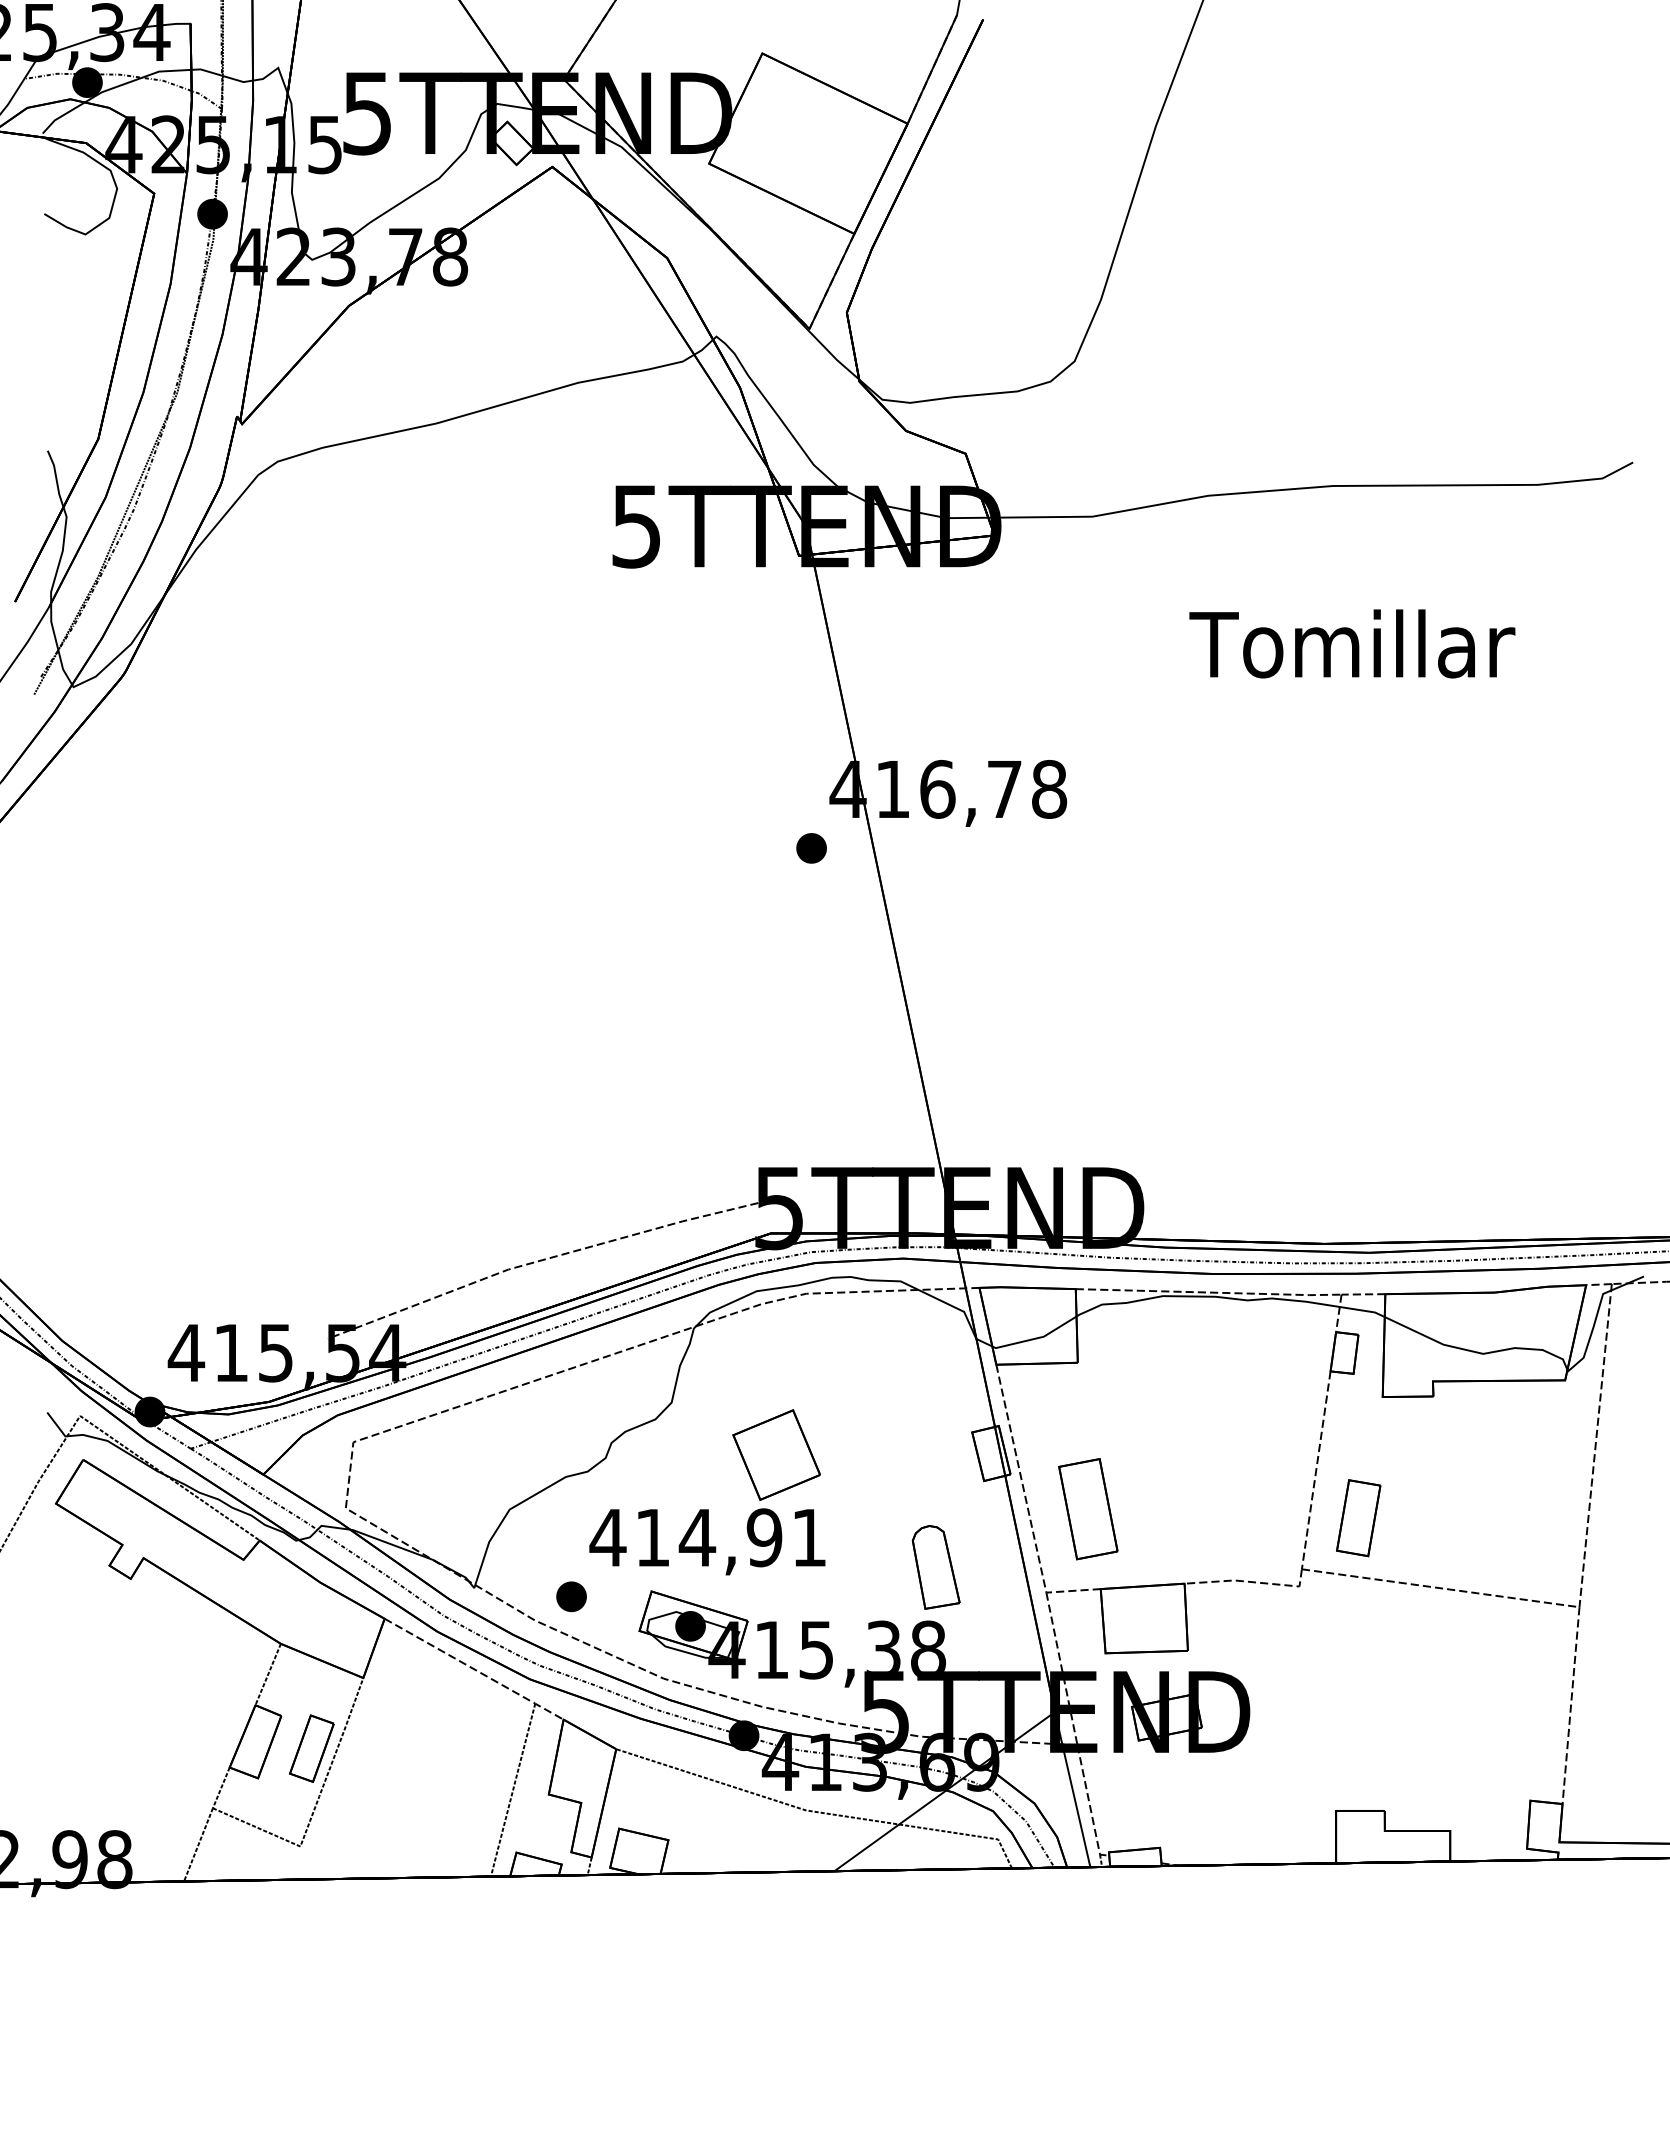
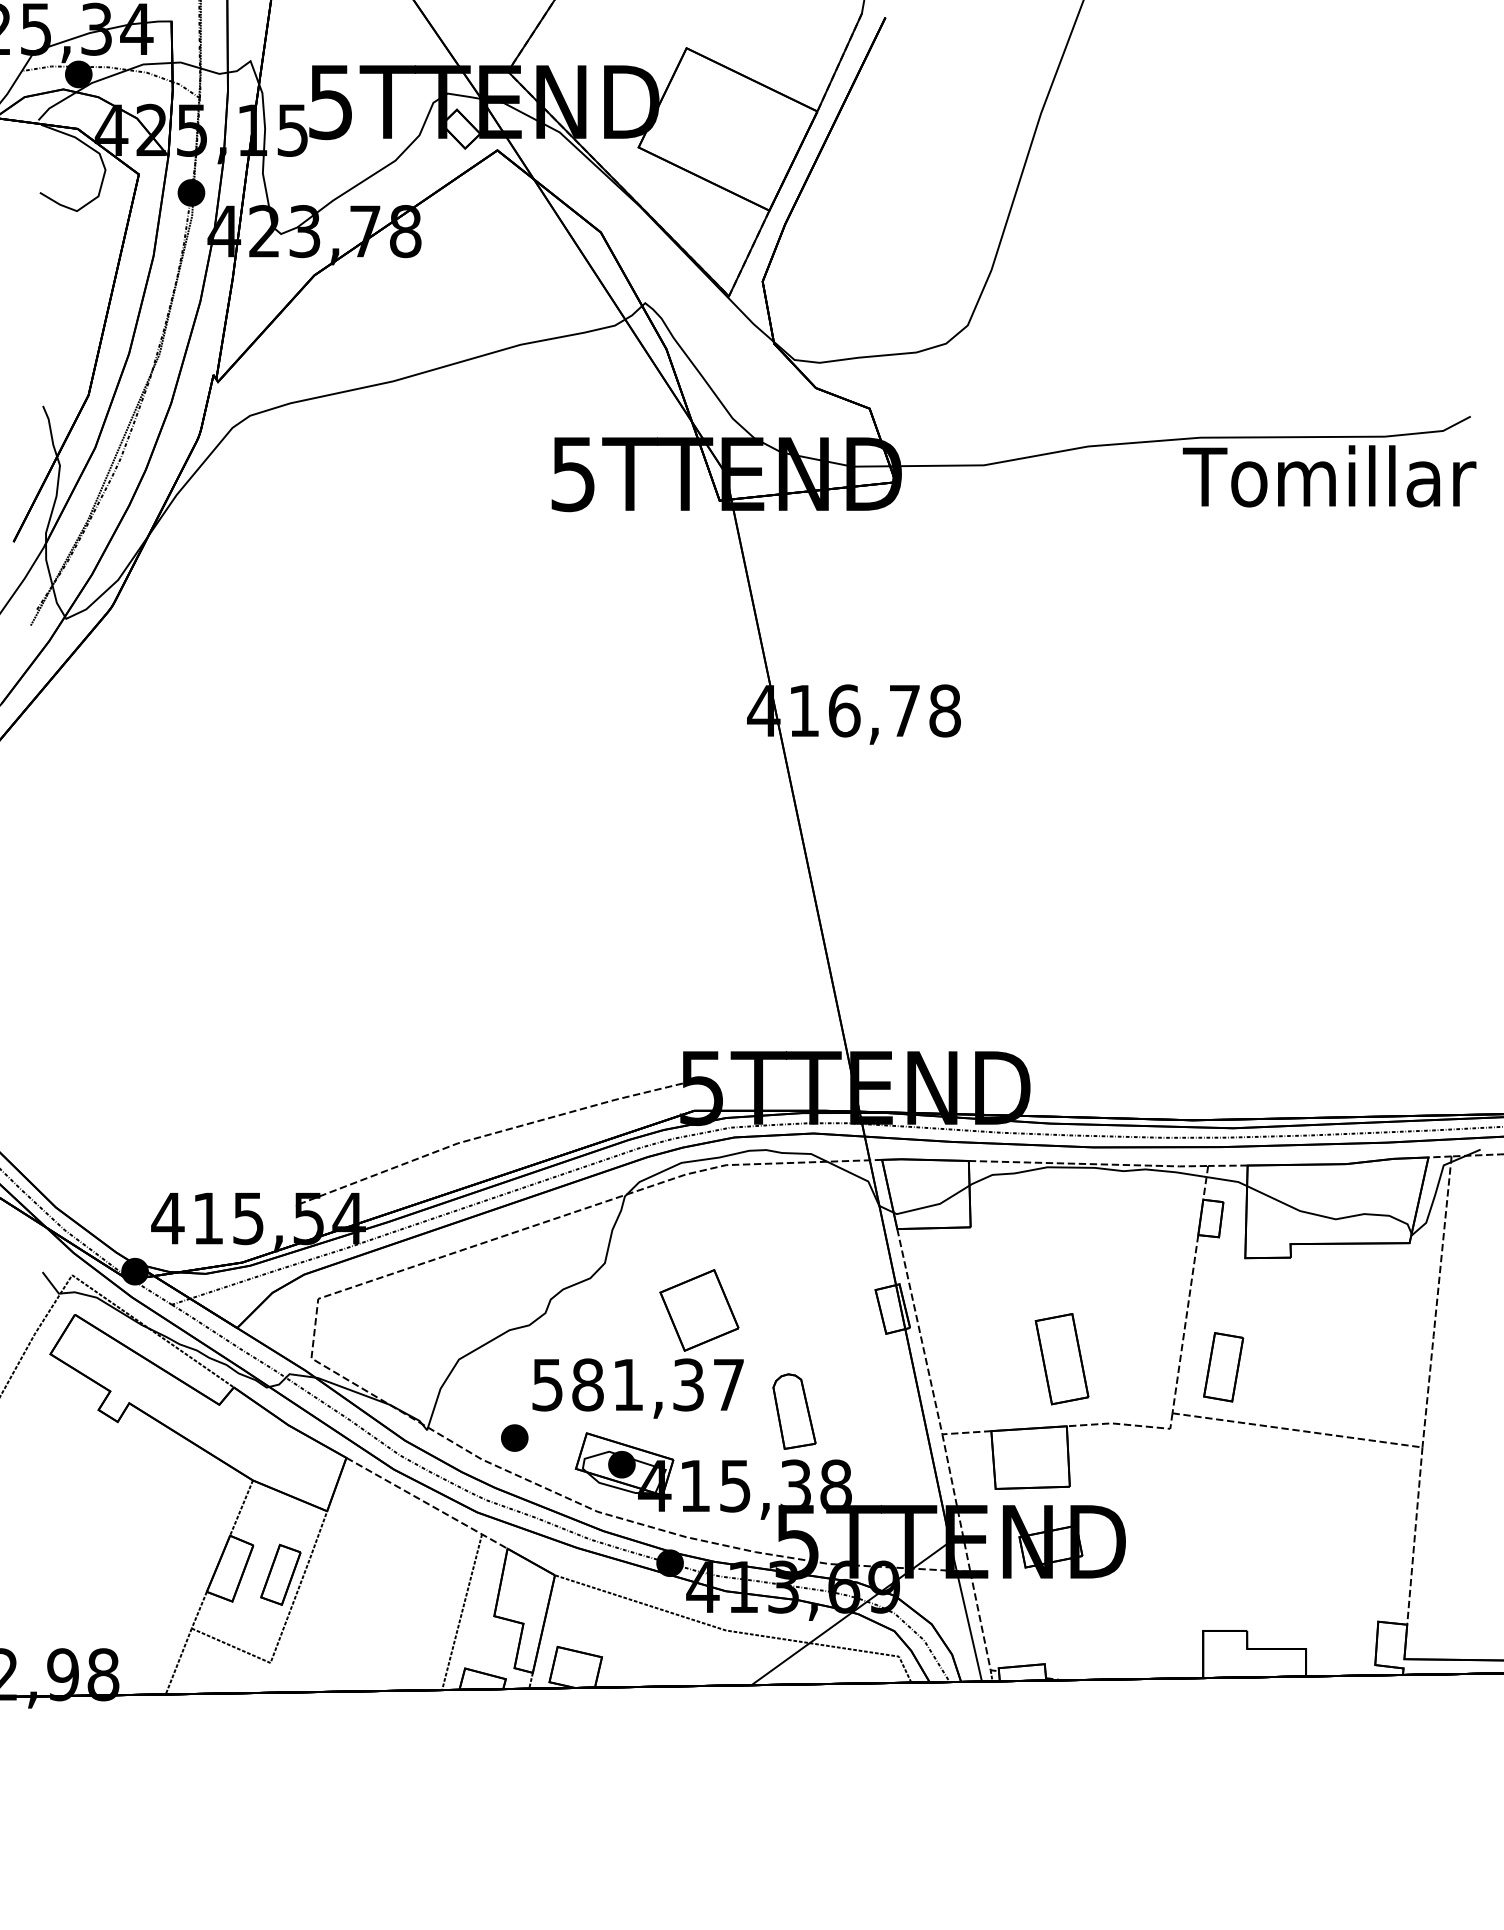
text: (1352, 643) -> (1329, 475), moved
part: (811, 848) -> (730, 764), removed
part: (1088, 1509) -> (1062, 1359), moved
text: (707, 1537) -> (637, 1384), 414,91 -> 581,37
part: (935, 1567) -> (793, 1411), moved

